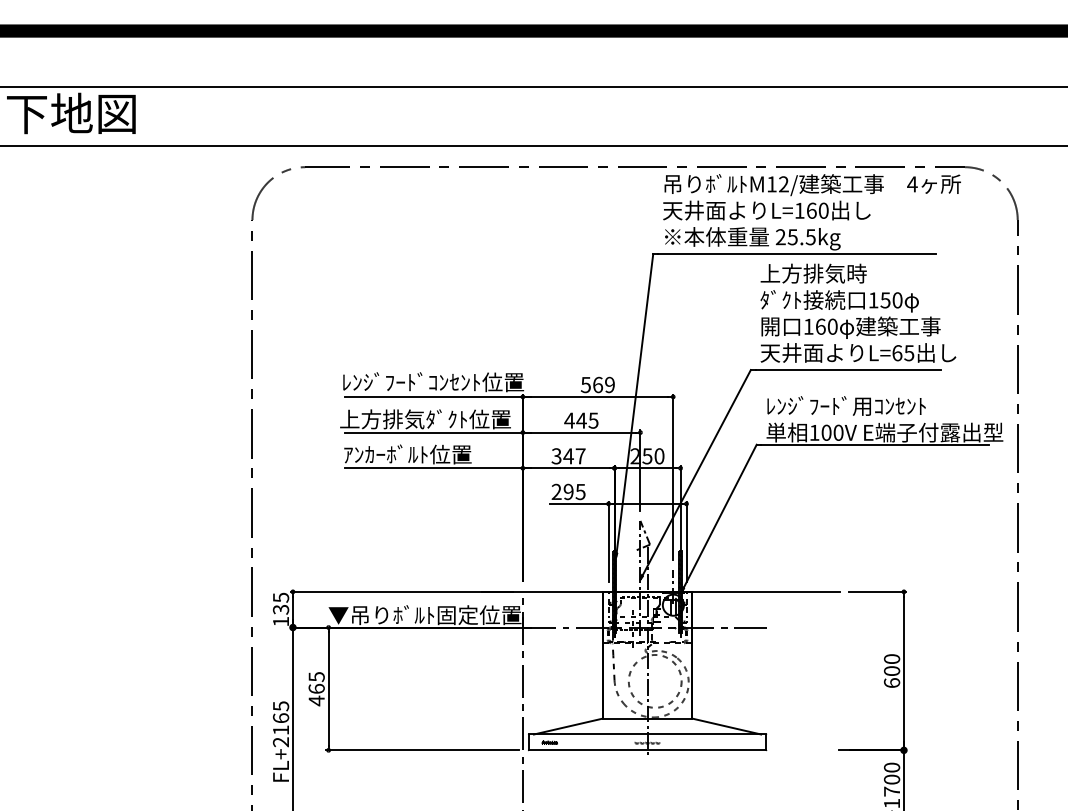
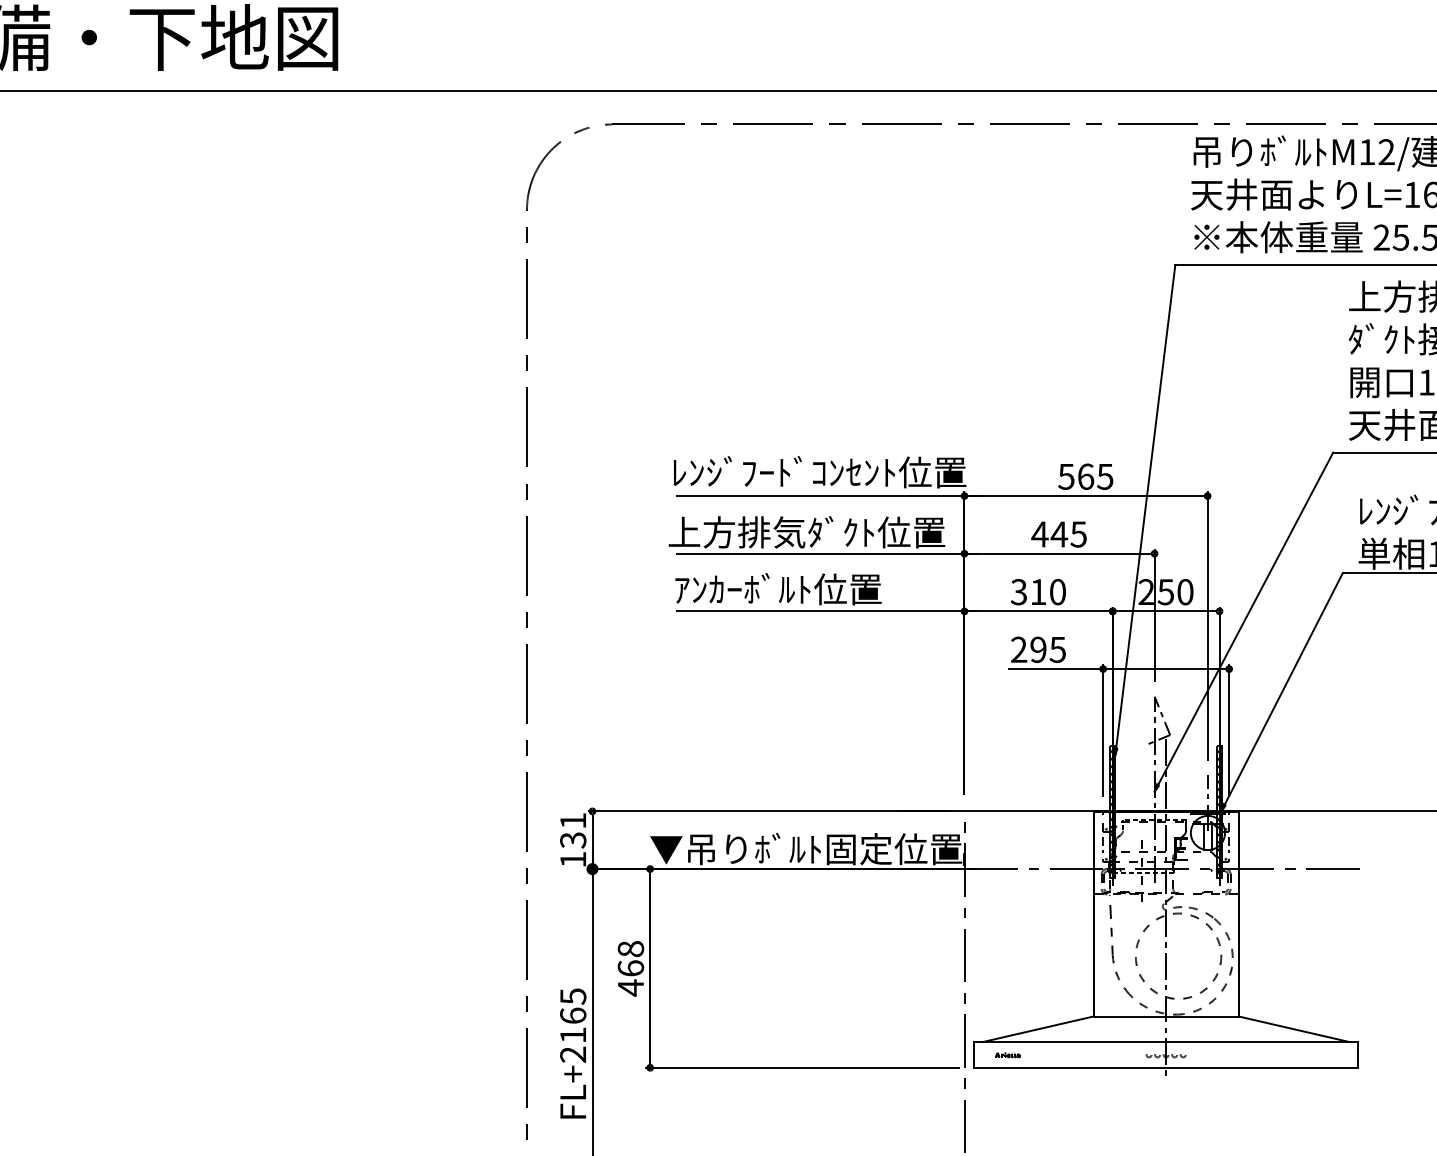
text: (609, 384) -> (1104, 475), 569 -> 565
text: (574, 456) -> (1047, 592), 347 -> 310
text: (281, 597) -> (573, 820), 135 -> 131
text: (316, 677) -> (630, 949), 465 -> 468

